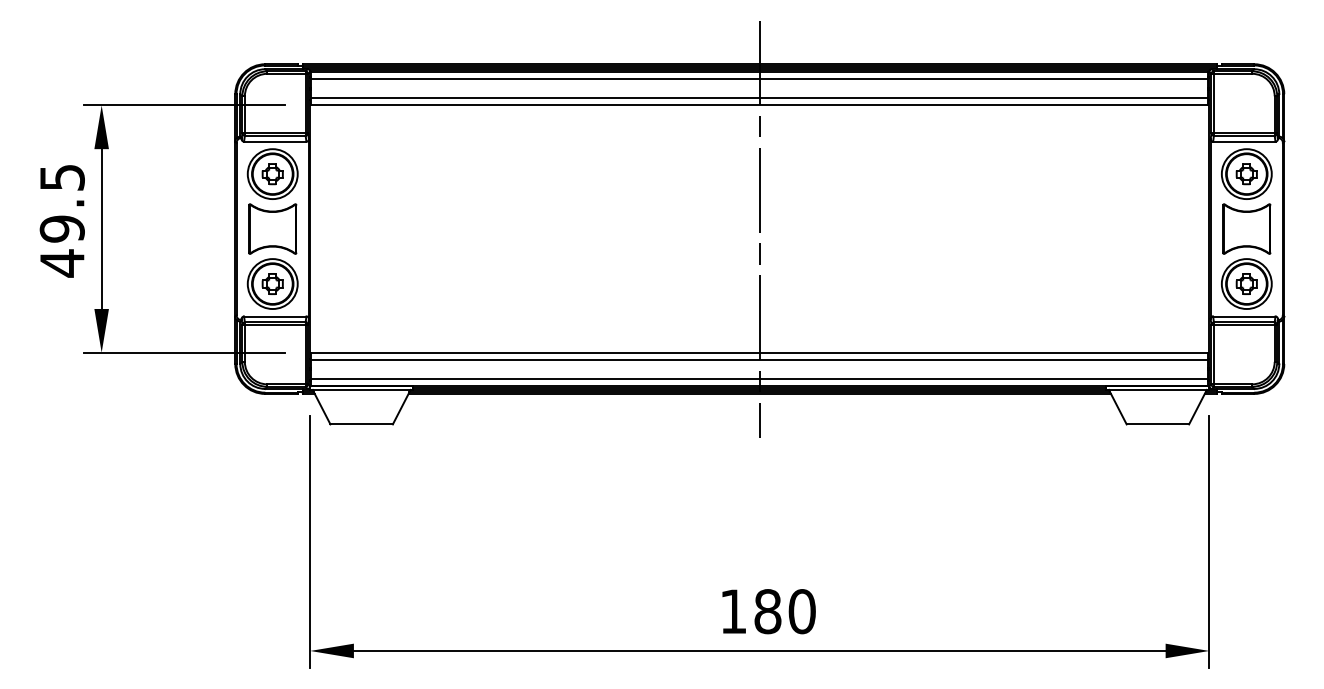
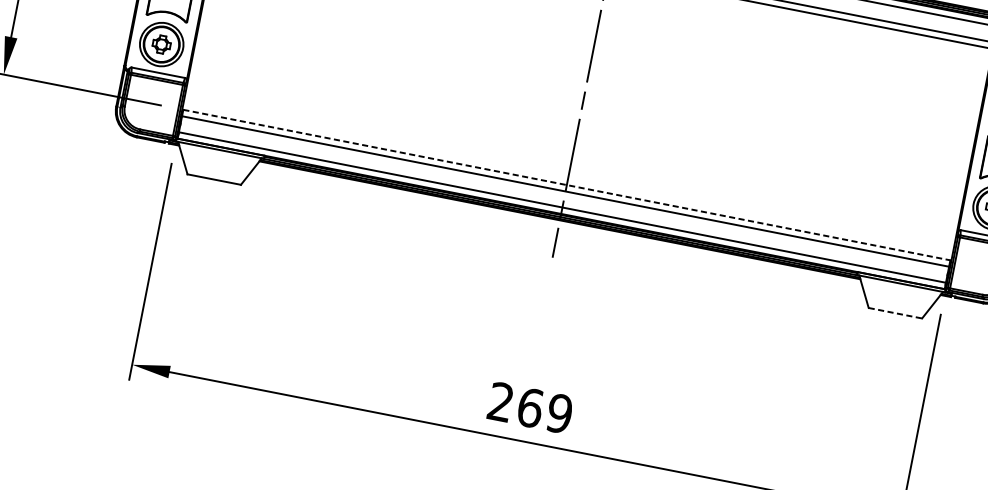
line: (760, 352) -> (567, 185), solid -> dashed
line: (1158, 424) -> (895, 313), solid -> dashed
text: (767, 611) -> (530, 407), 180 -> 269

